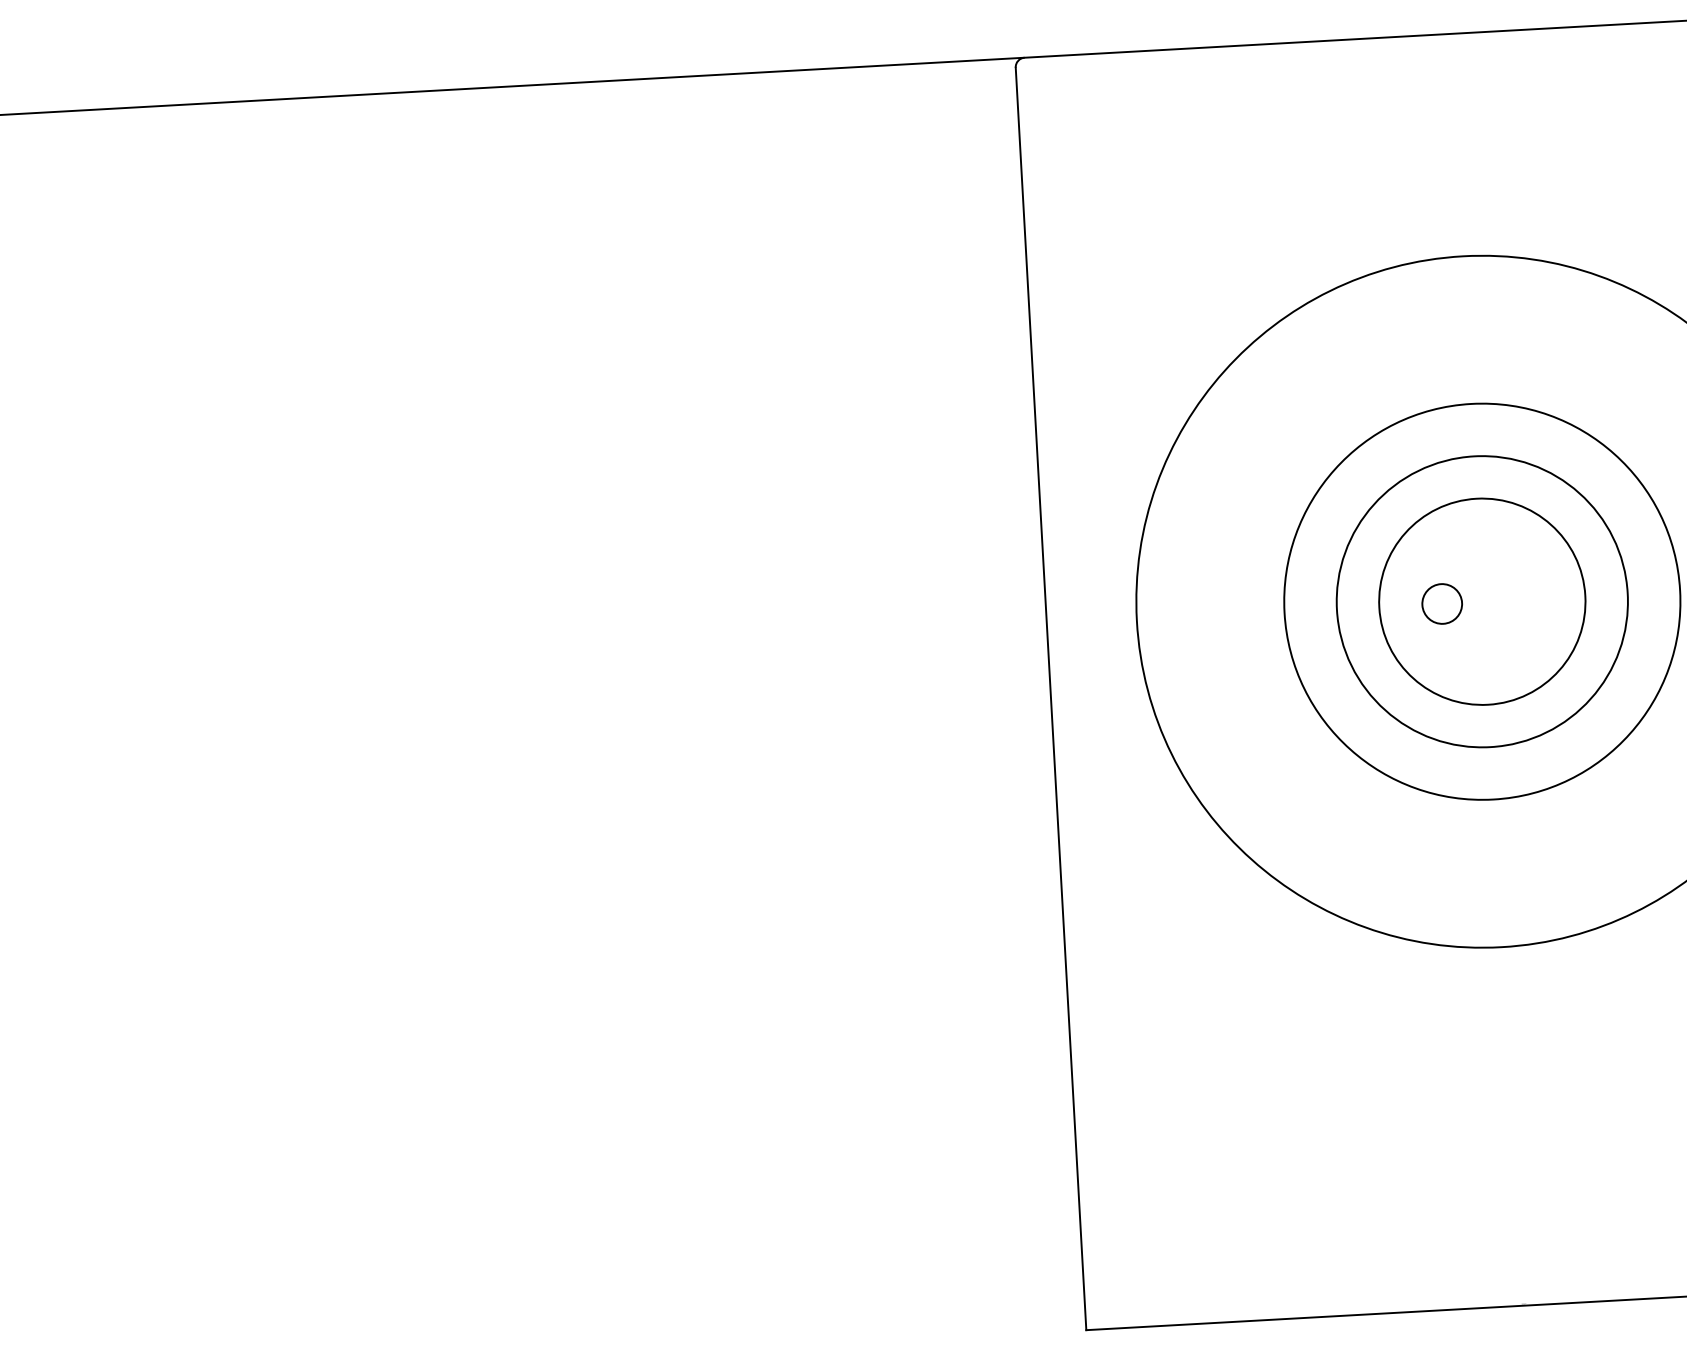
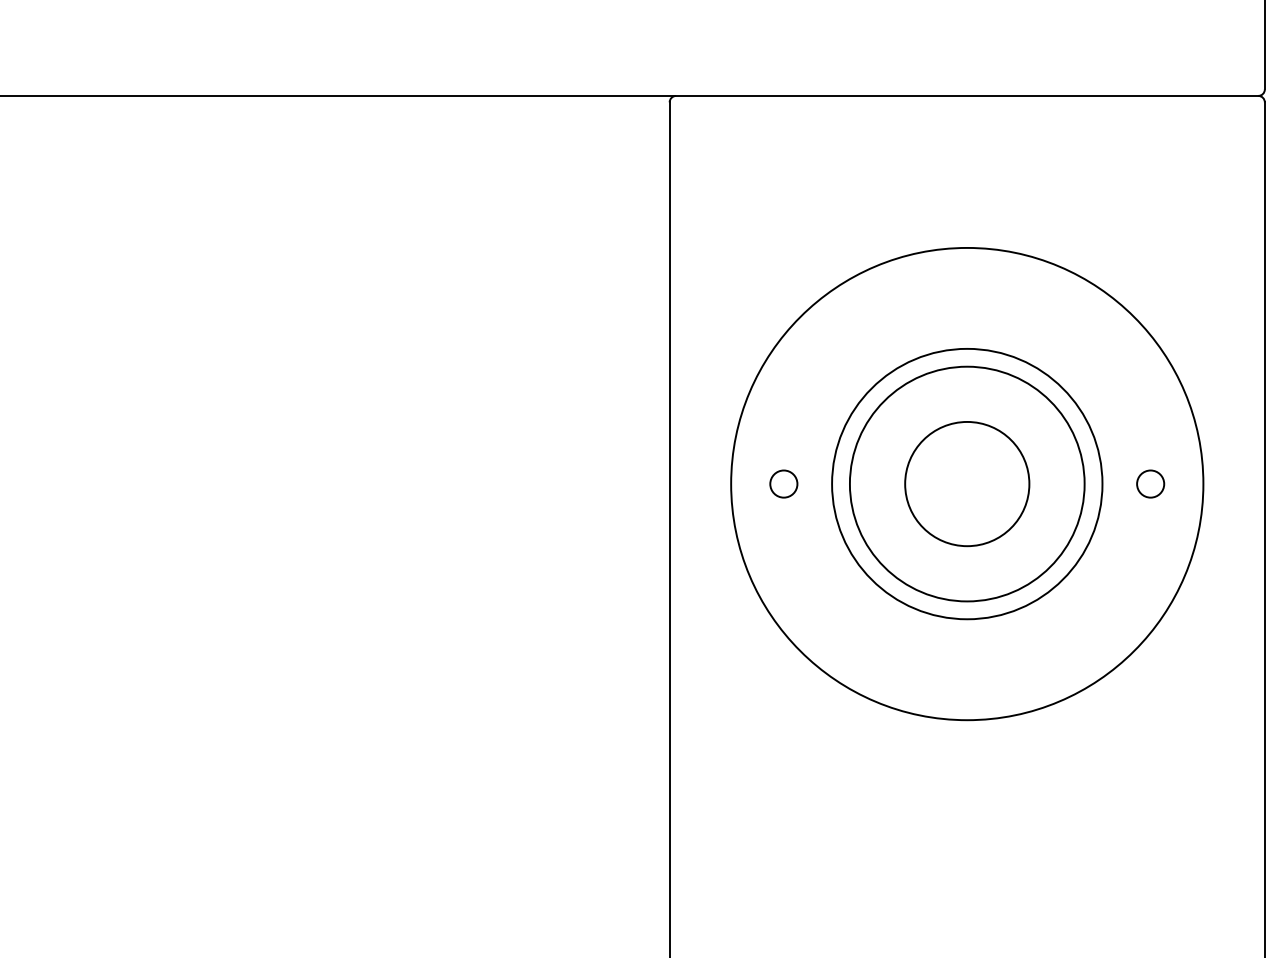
circle: (1481, 600) -> (966, 483), size x1.67
circle: (1482, 600) -> (967, 483), size x0.62
circle: (1441, 603) -> (783, 483), moved

